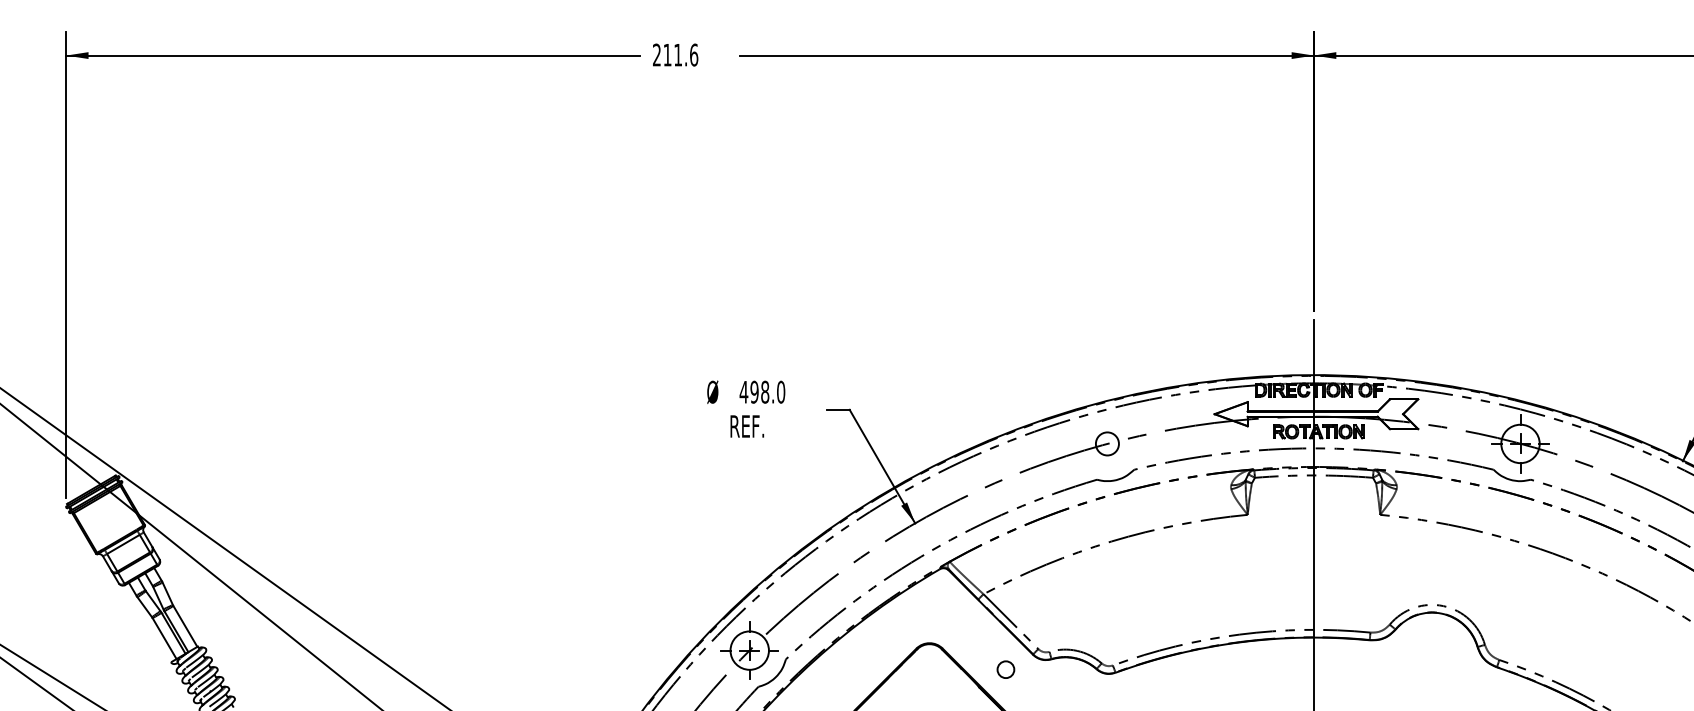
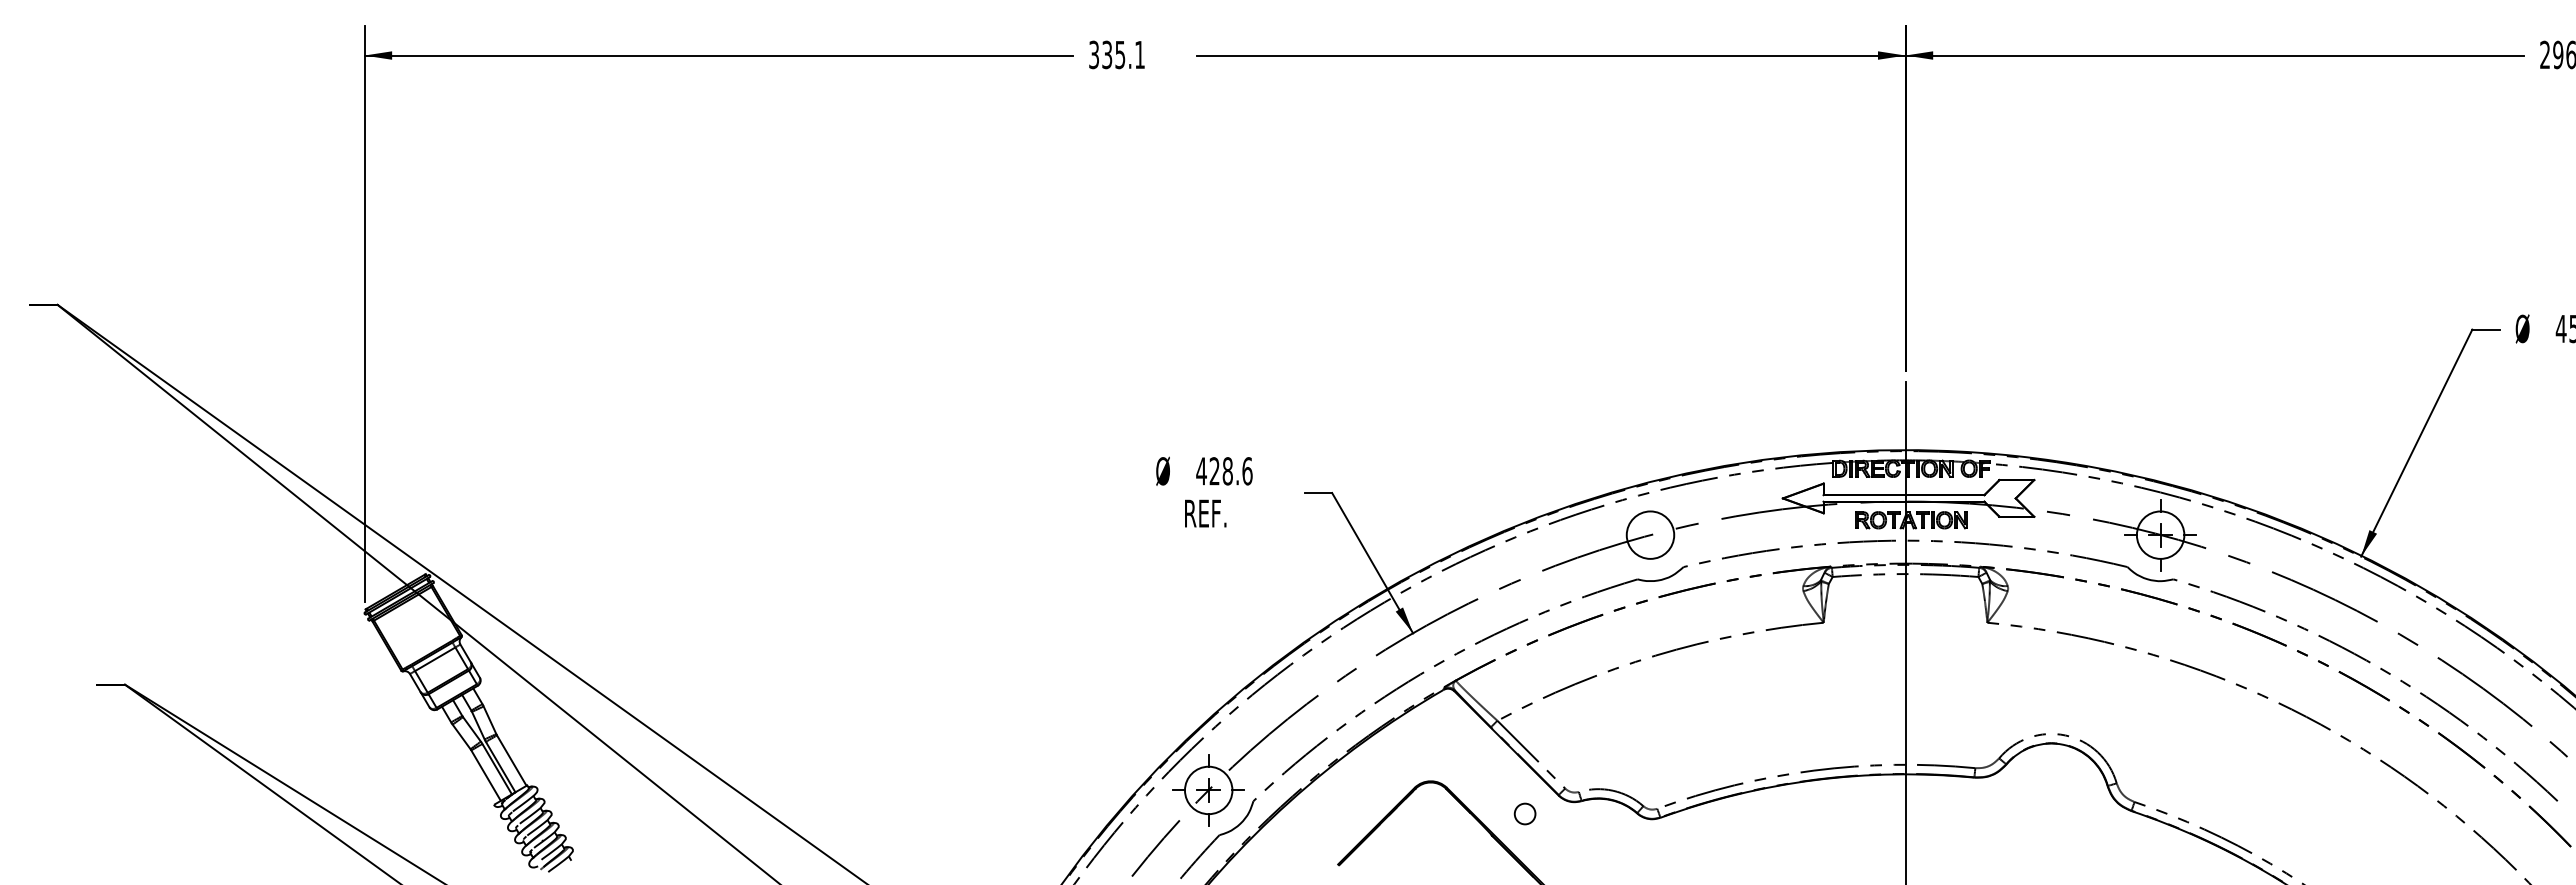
text: (675, 54) -> (1117, 54), 211.6 -> 335.1
text: (767, 392) -> (1230, 471), 498.0 -> 428.6
circle: (1107, 443) -> (1650, 534), size x1.67

